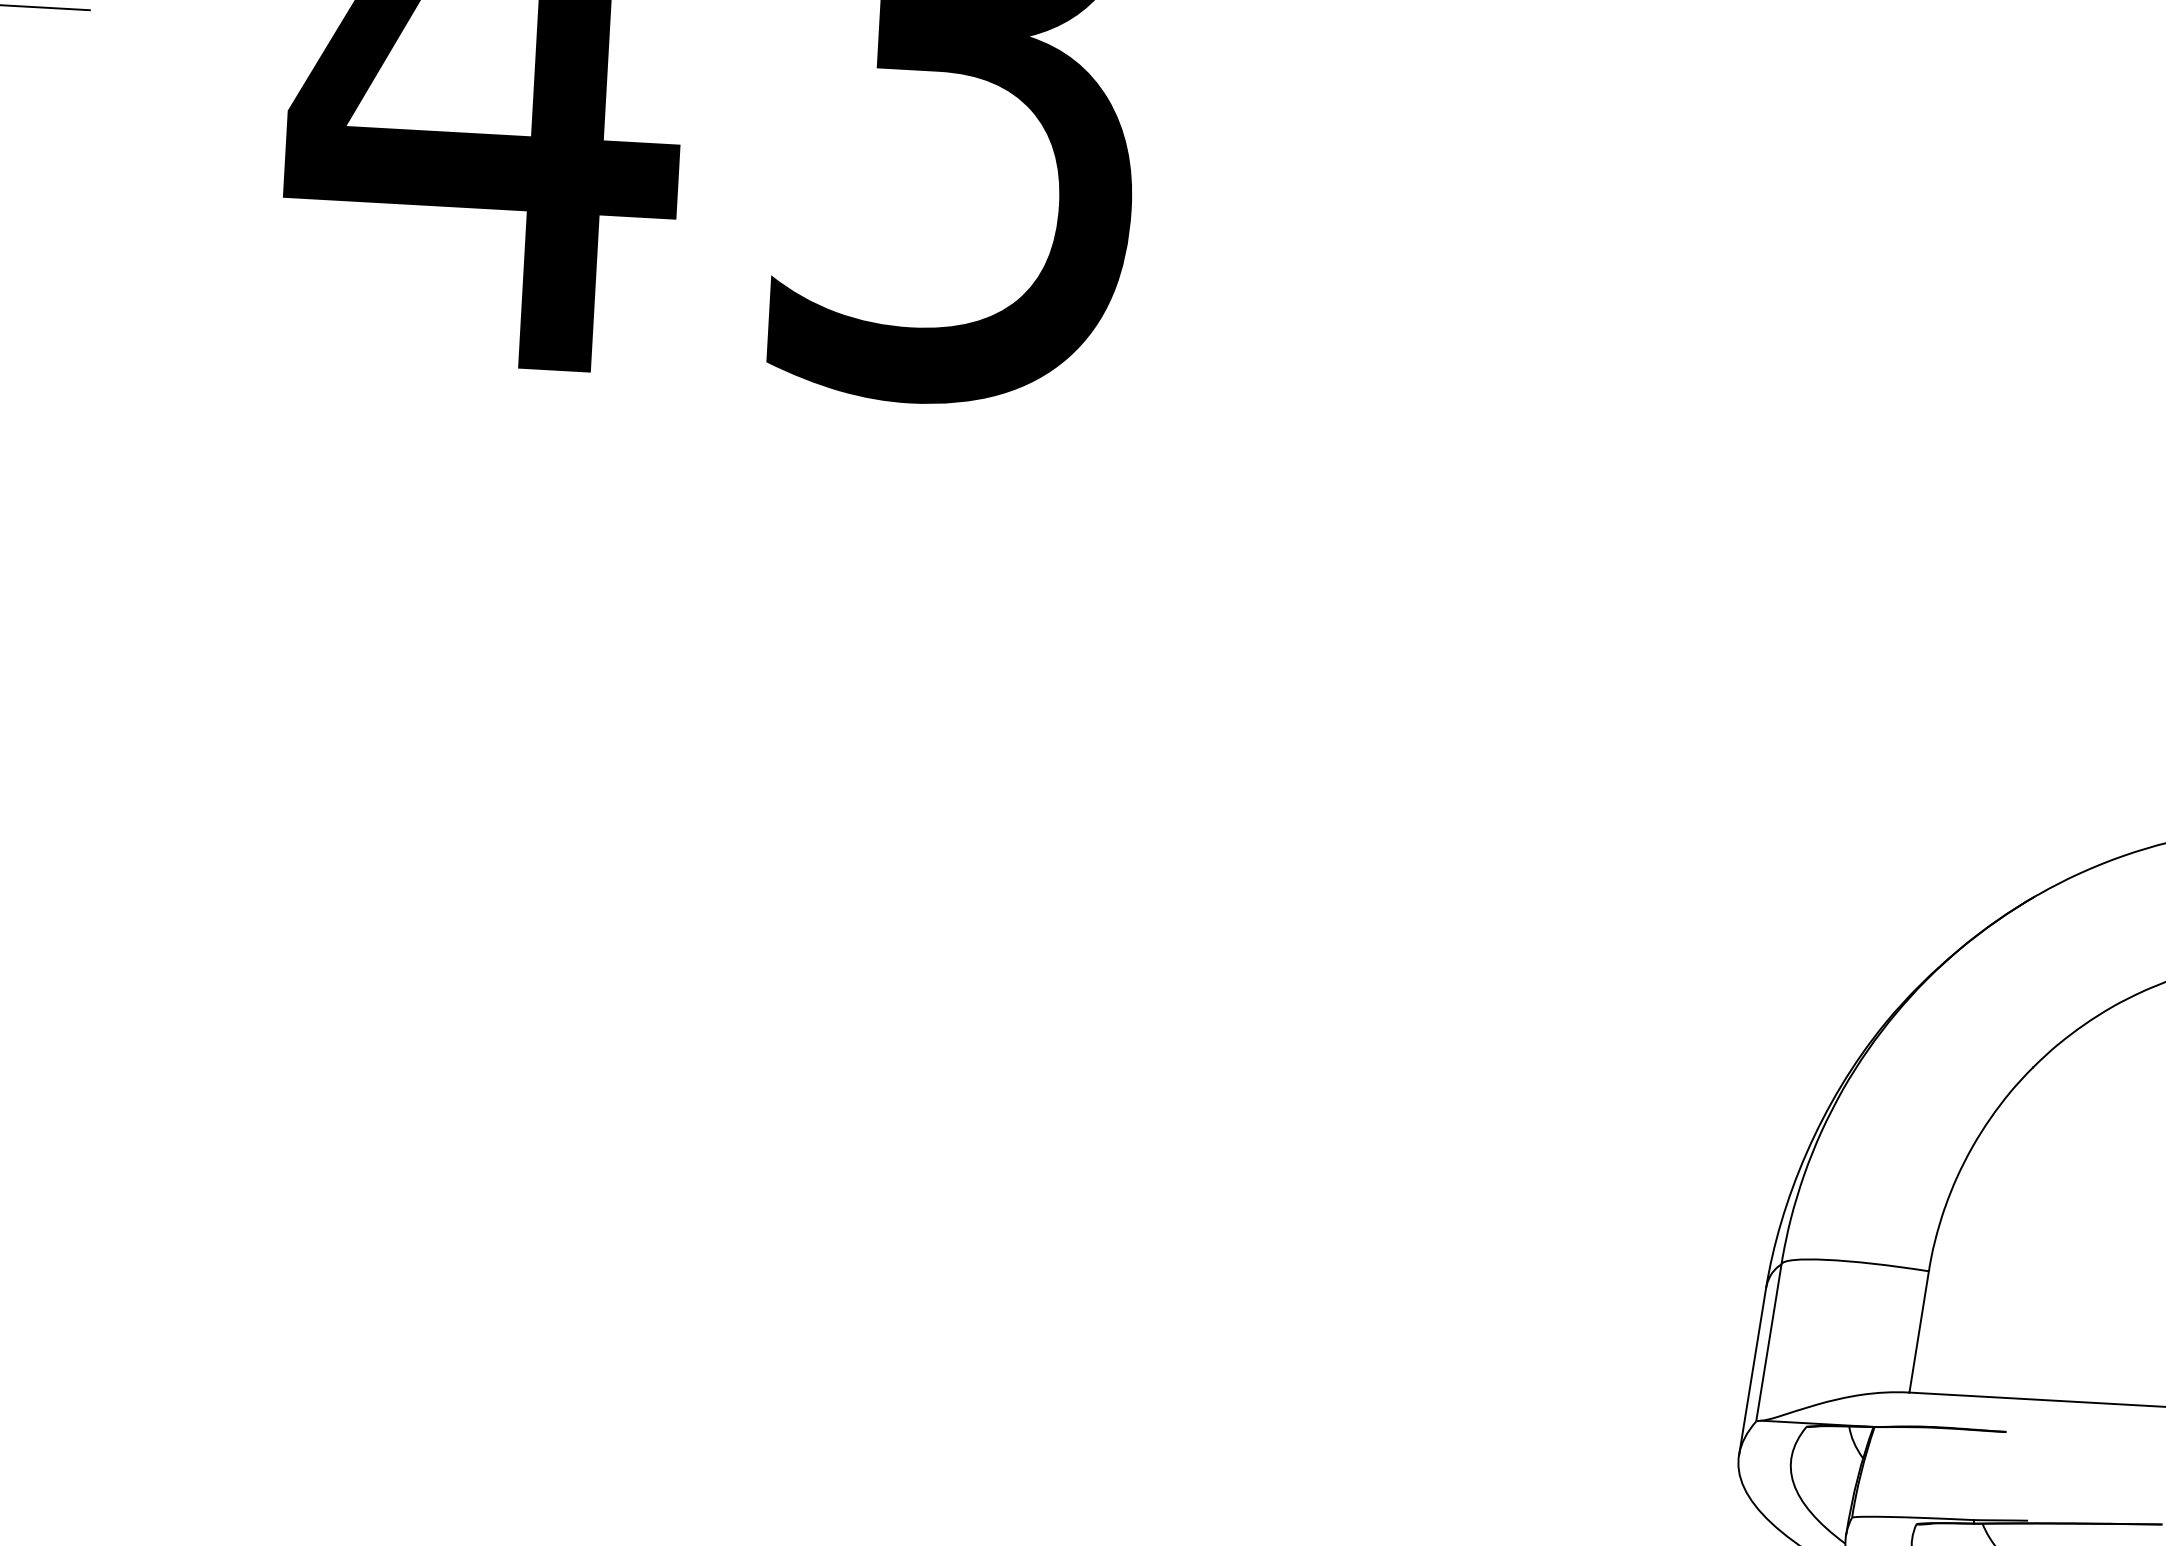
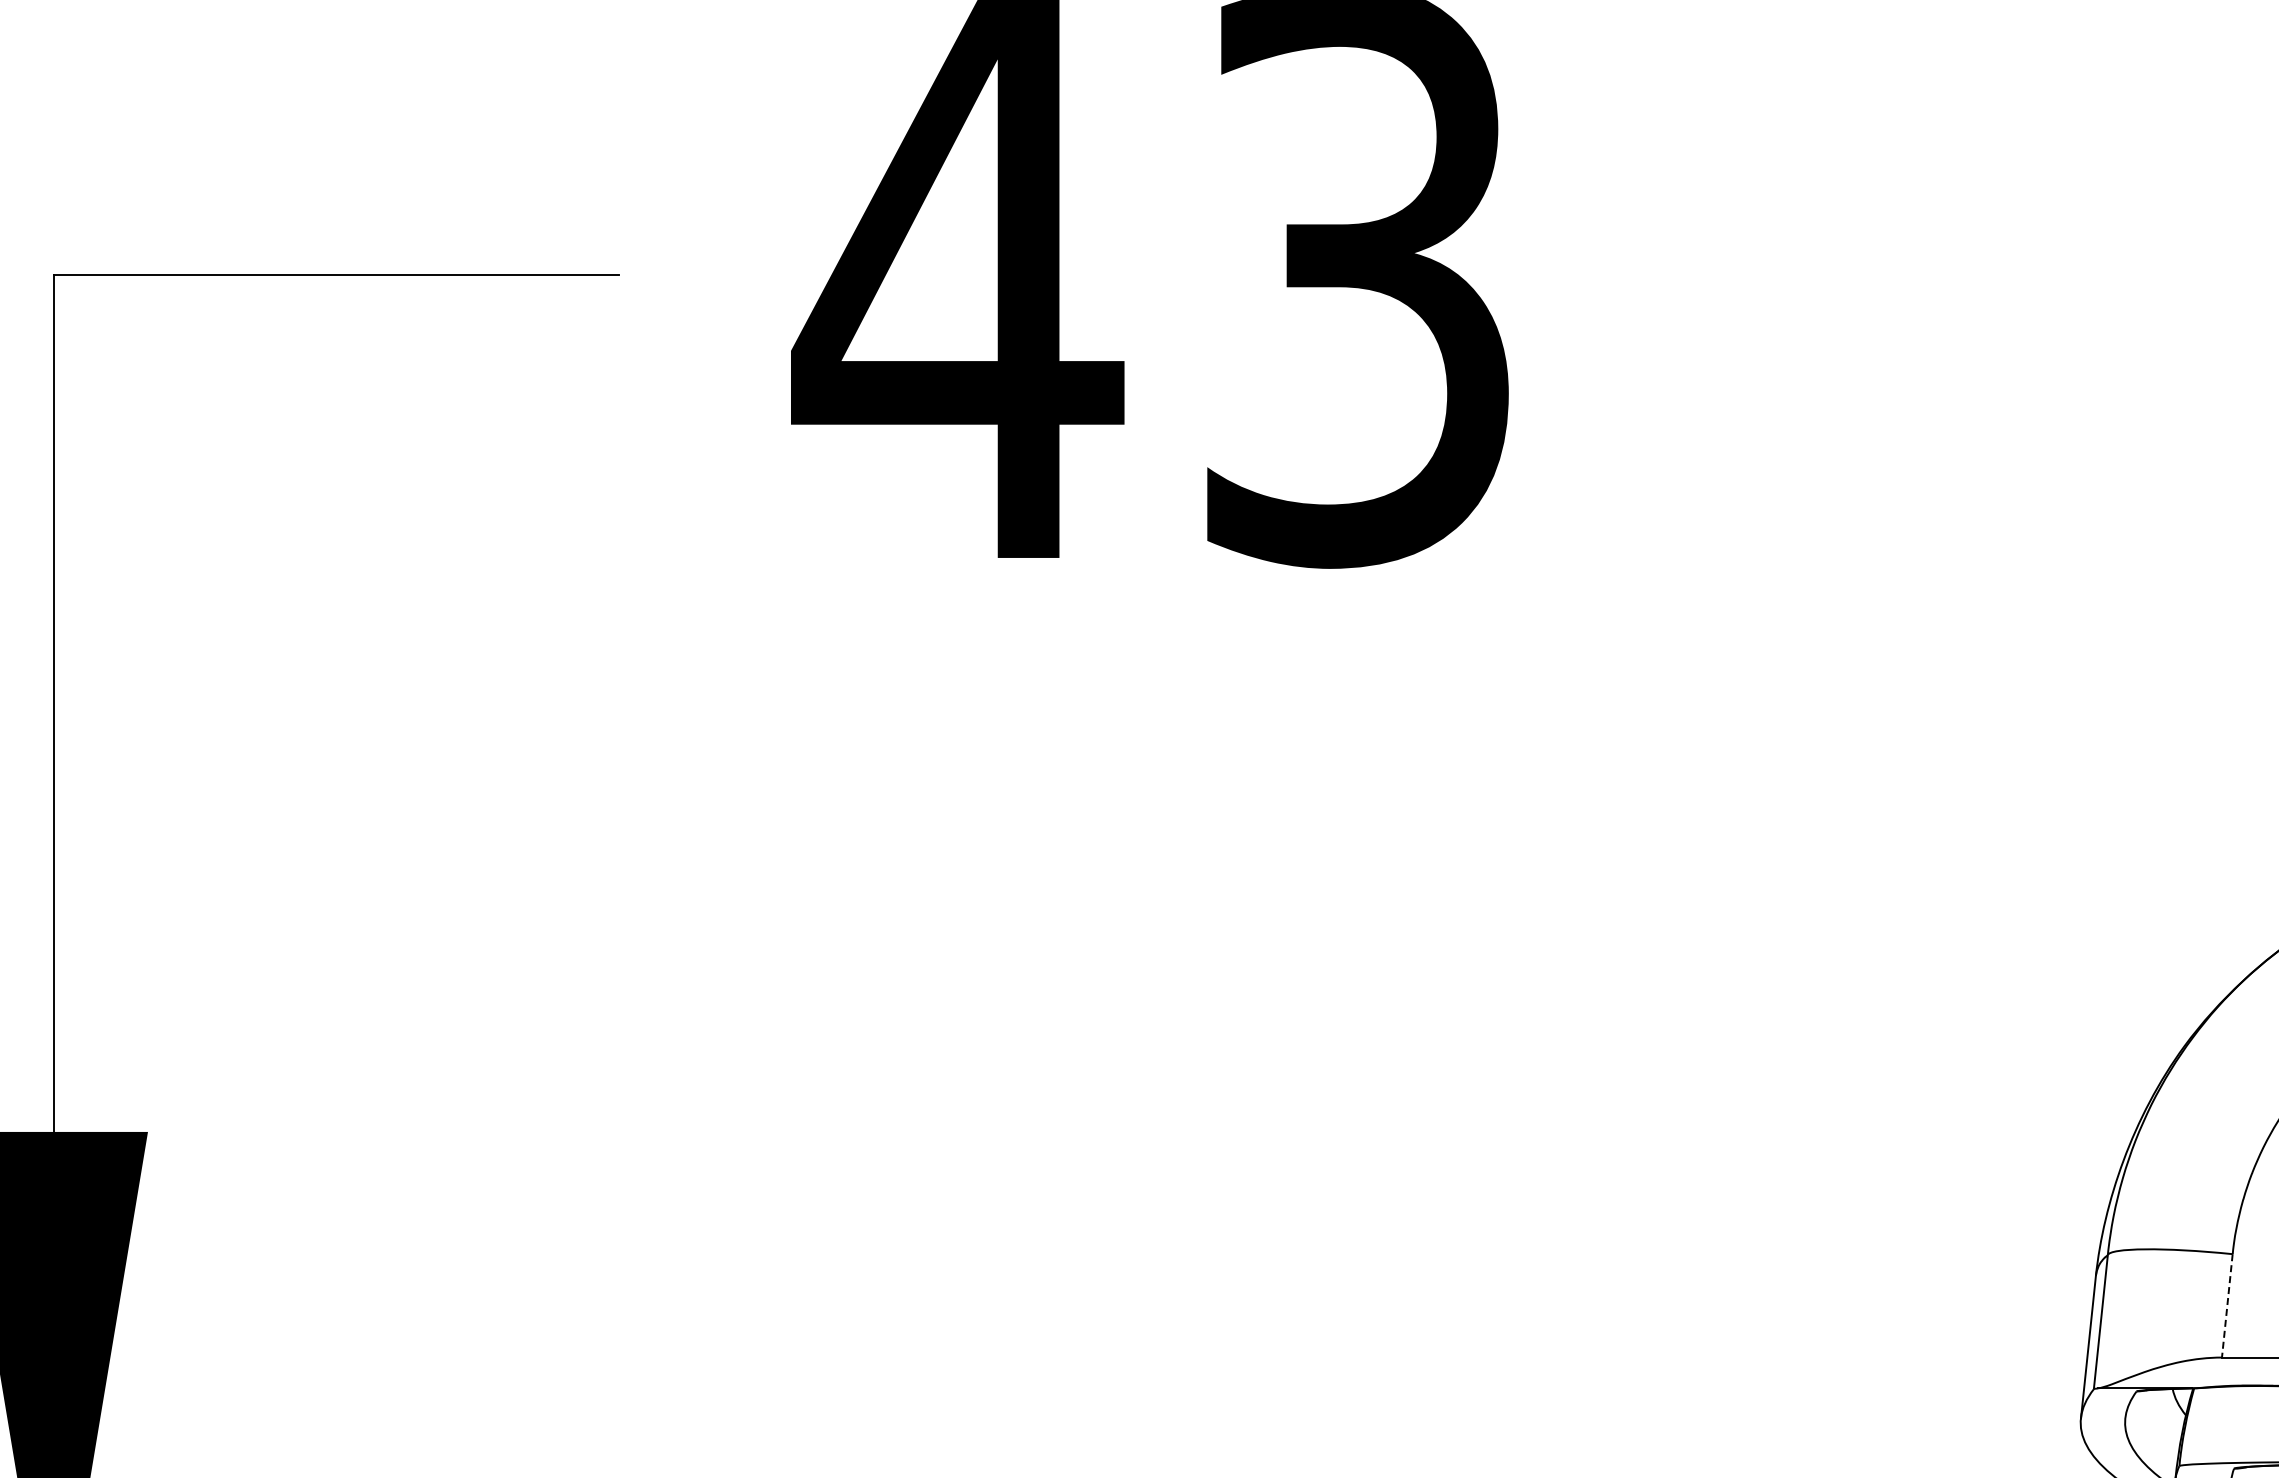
line: (1919, 1331) -> (2227, 1305), solid -> dashed

